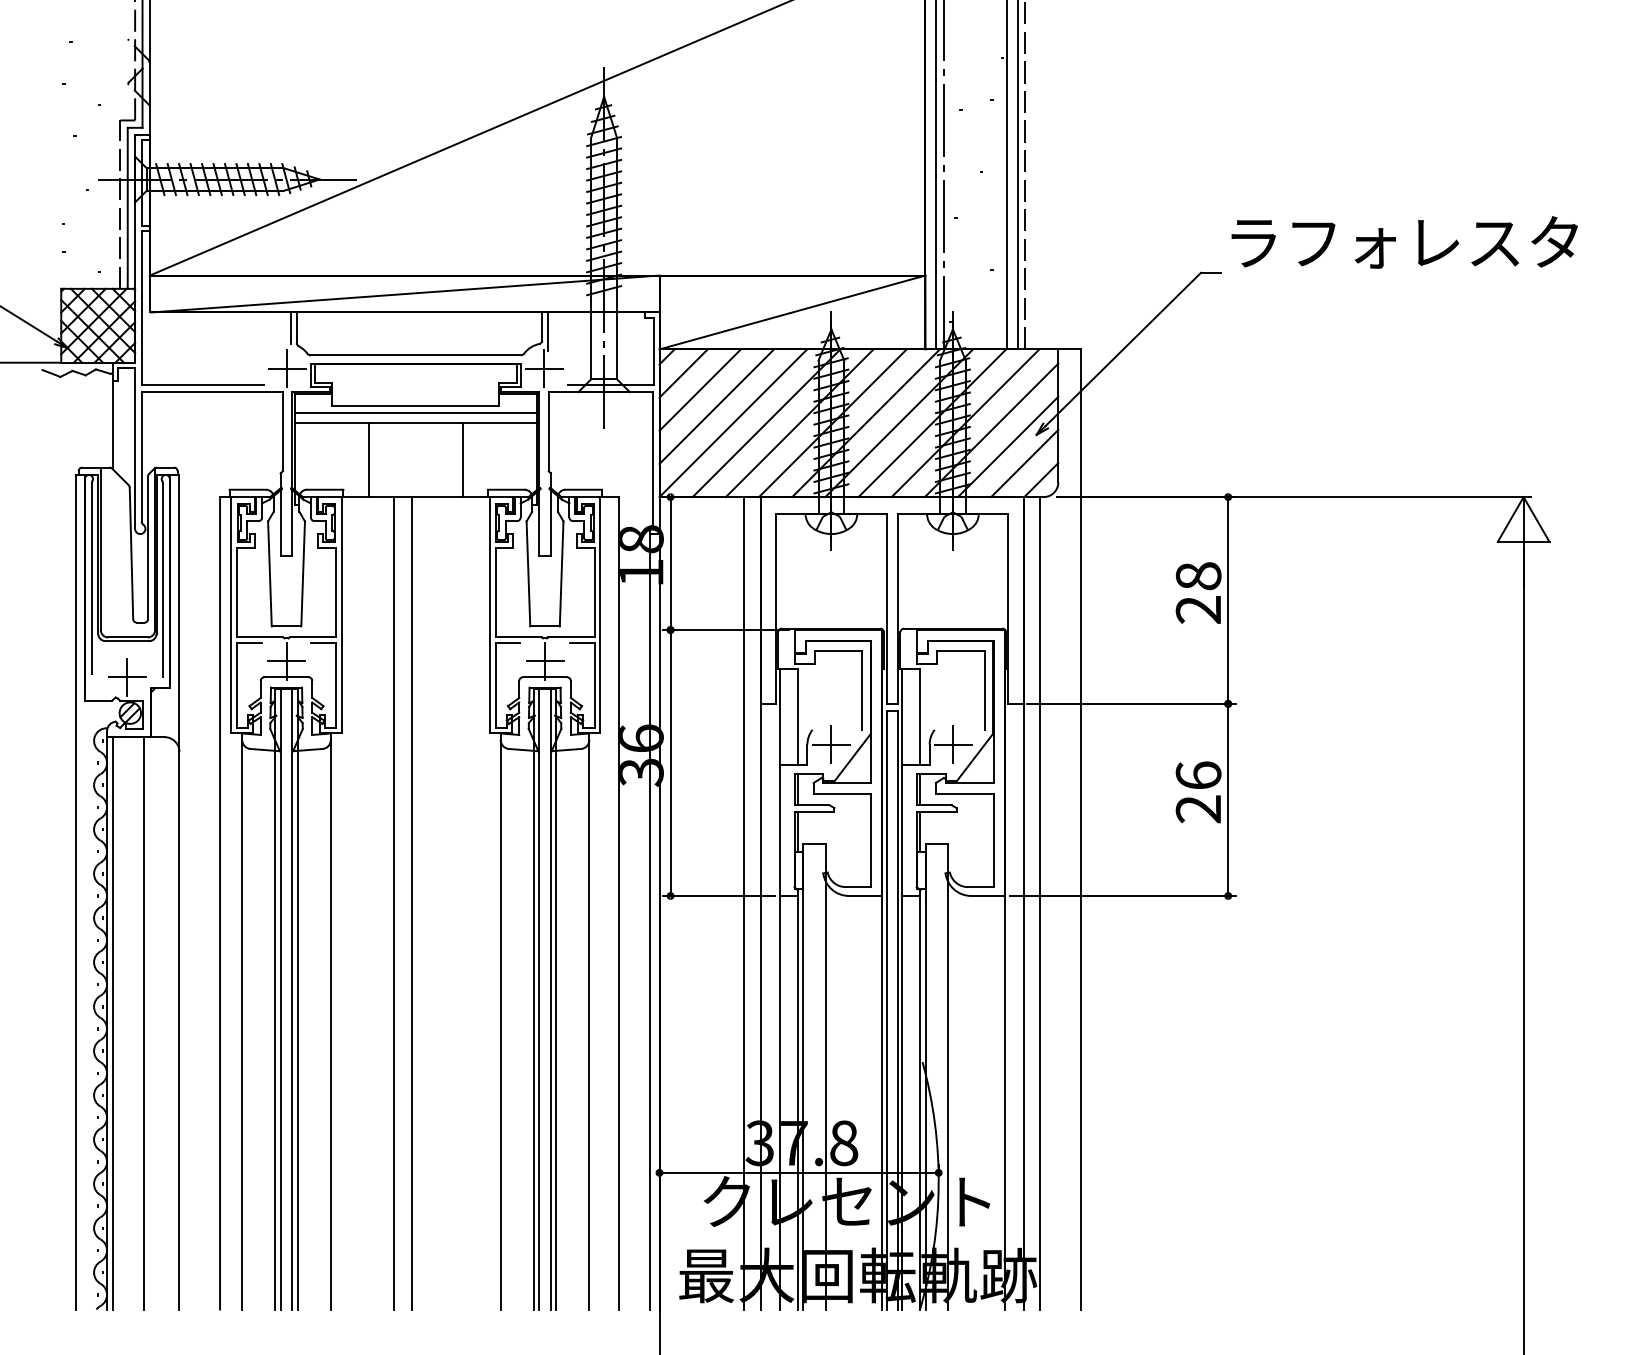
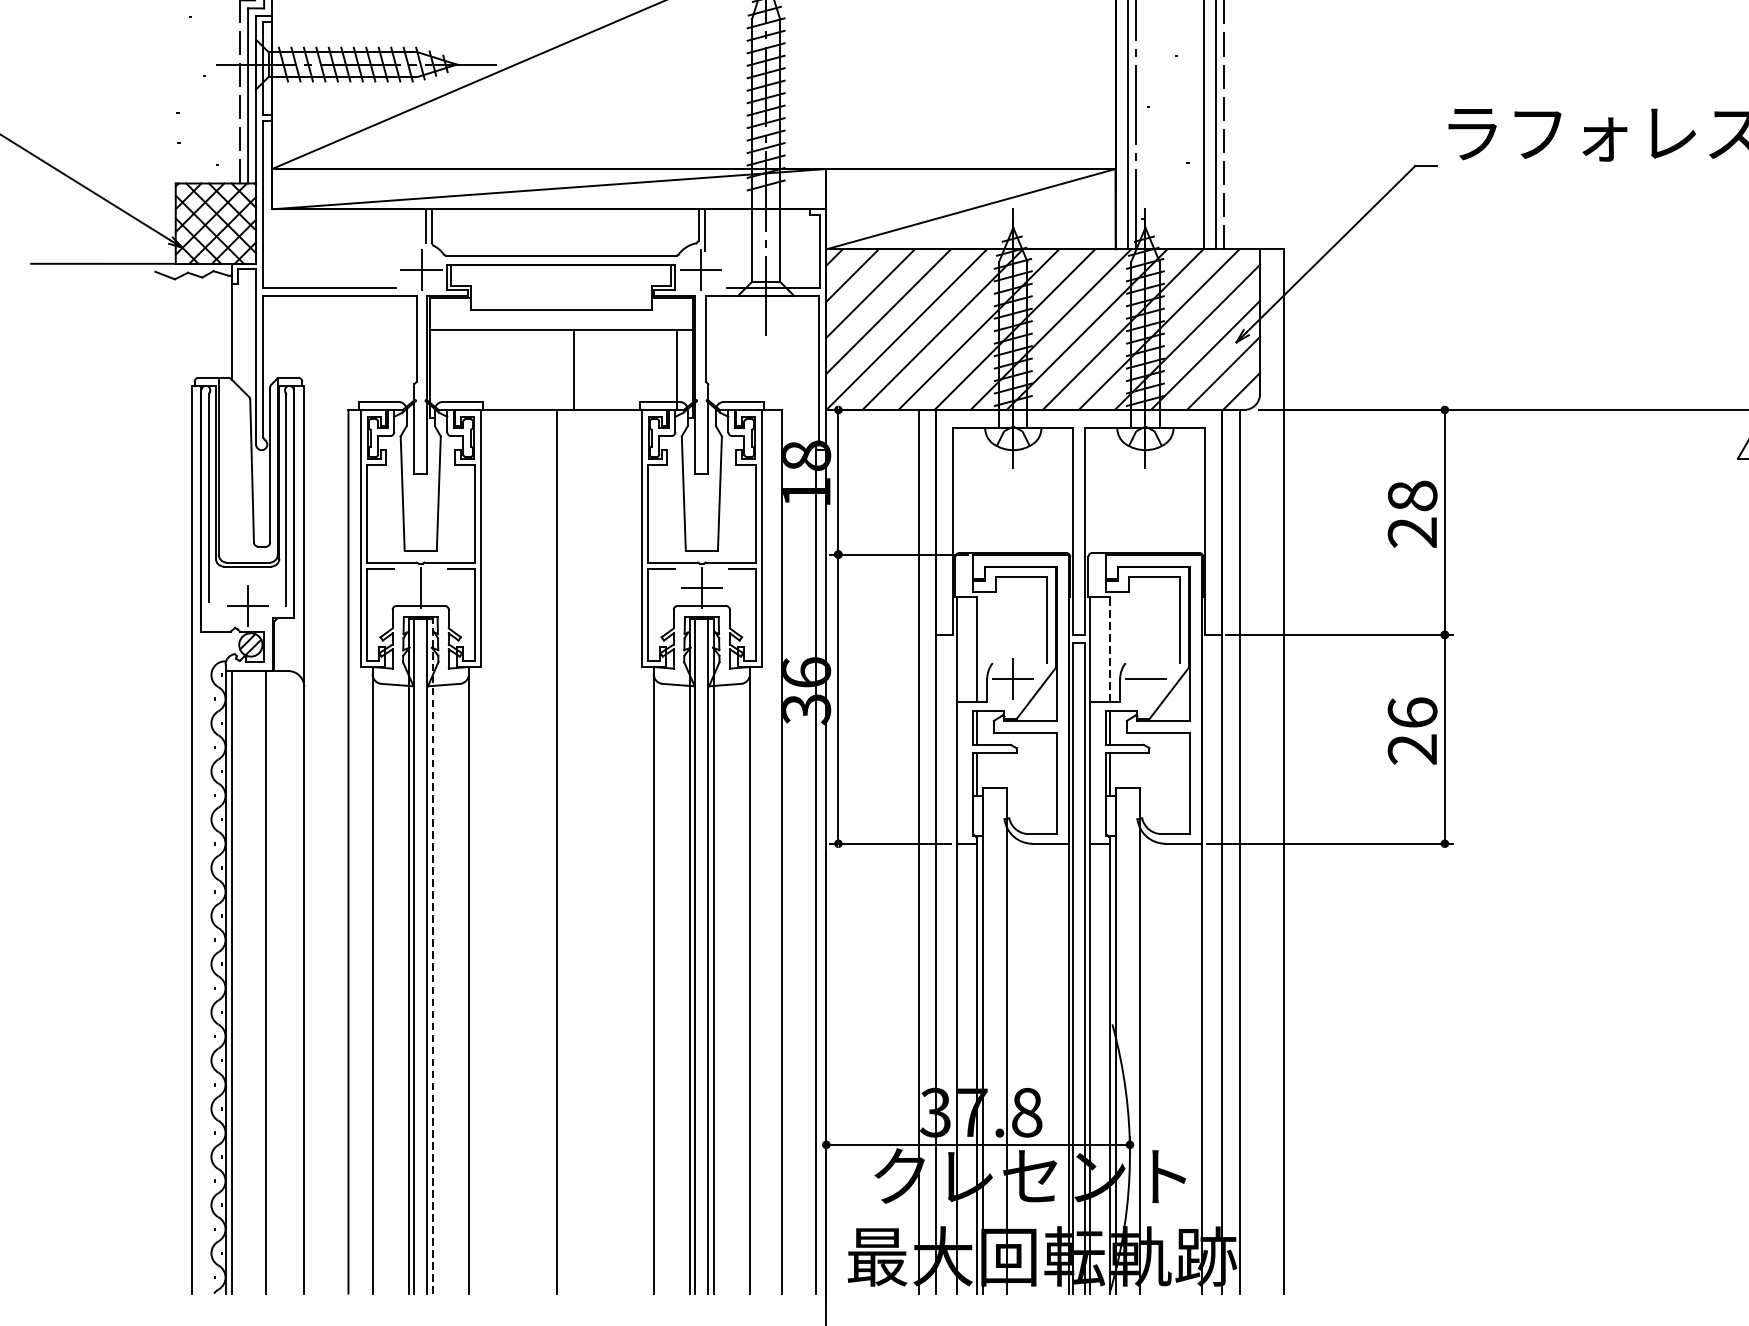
line: (415, 412) -> (560, 317), removed
line: (368, 460) -> (574, 370), moved
line: (463, 460) -> (677, 370), moved
line: (286, 661) -> (420, 588), removed
line: (920, 716) -> (1110, 648), solid -> dashed
line: (953, 744) -> (1146, 679), removed
line: (393, 903) -> (537, 851), removed
line: (297, 998) -> (432, 955), solid -> dashed

